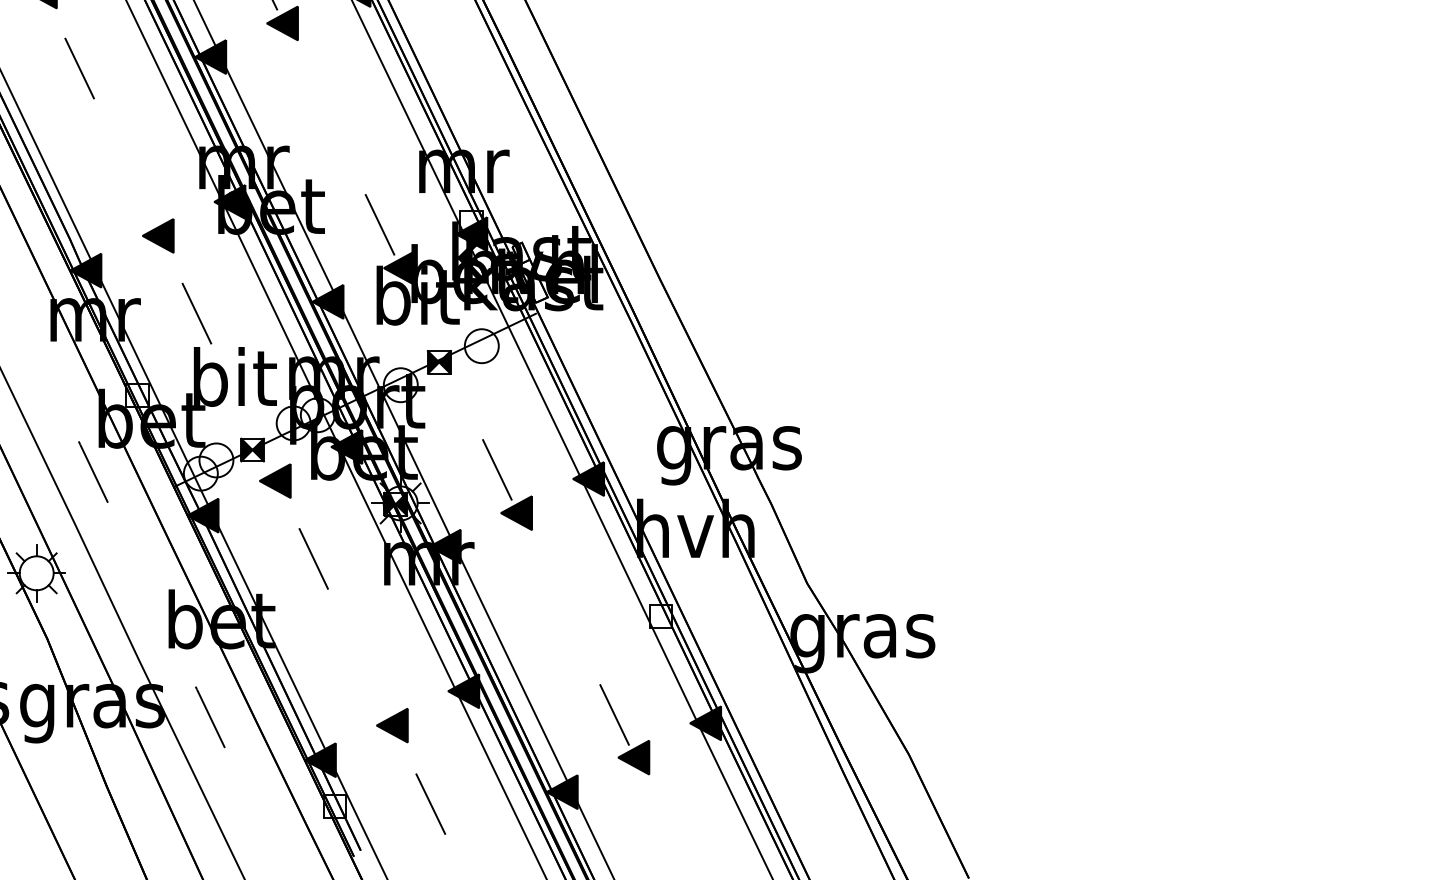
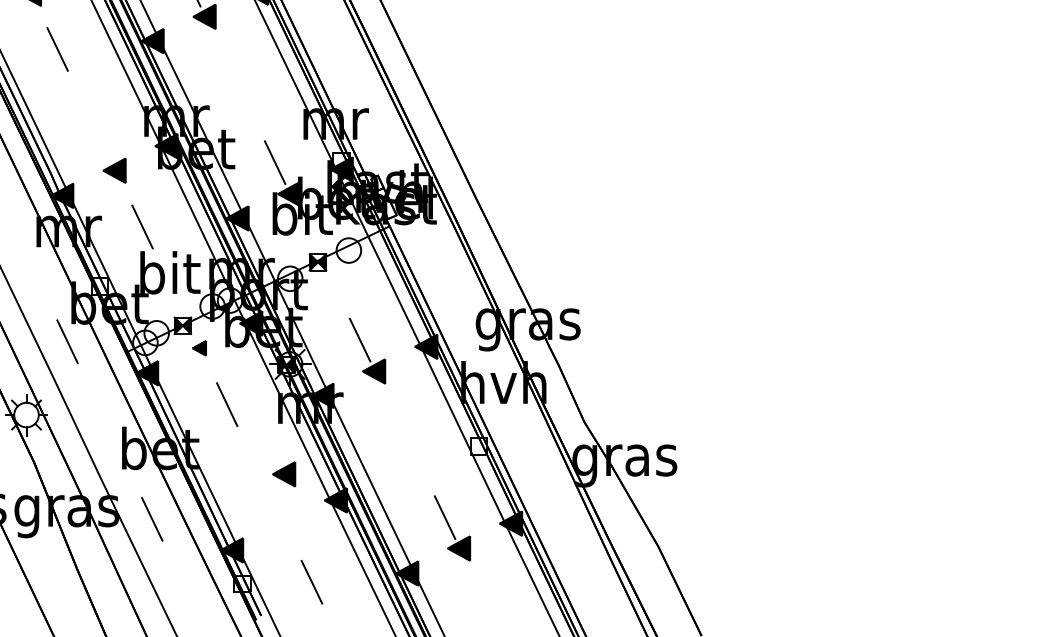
part: (275, 481) -> (199, 348), size x0.6
part: (392, 725) -> (284, 474), moved

